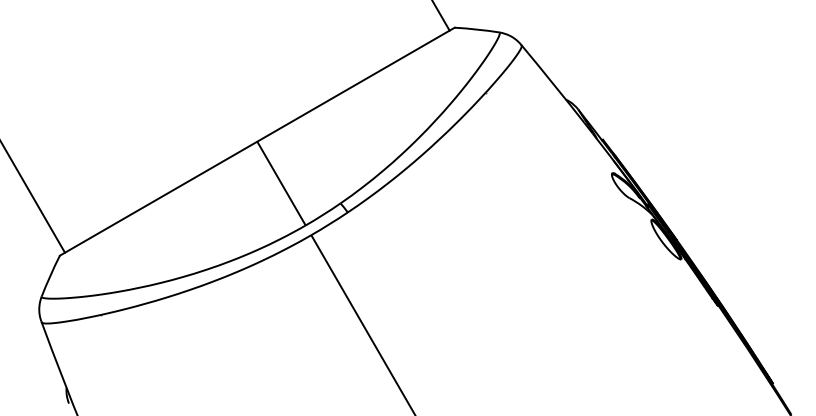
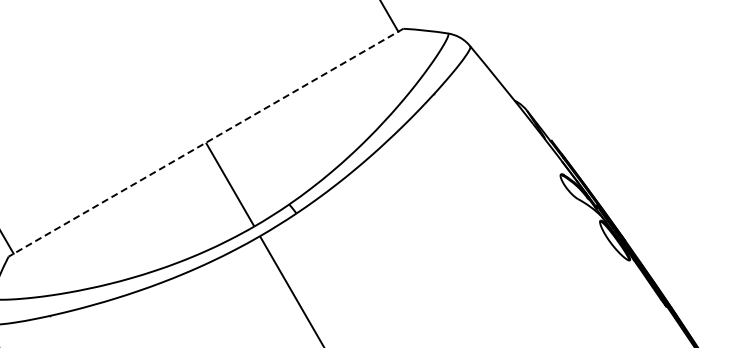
line: (257, 141) -> (206, 142), solid -> dashed

